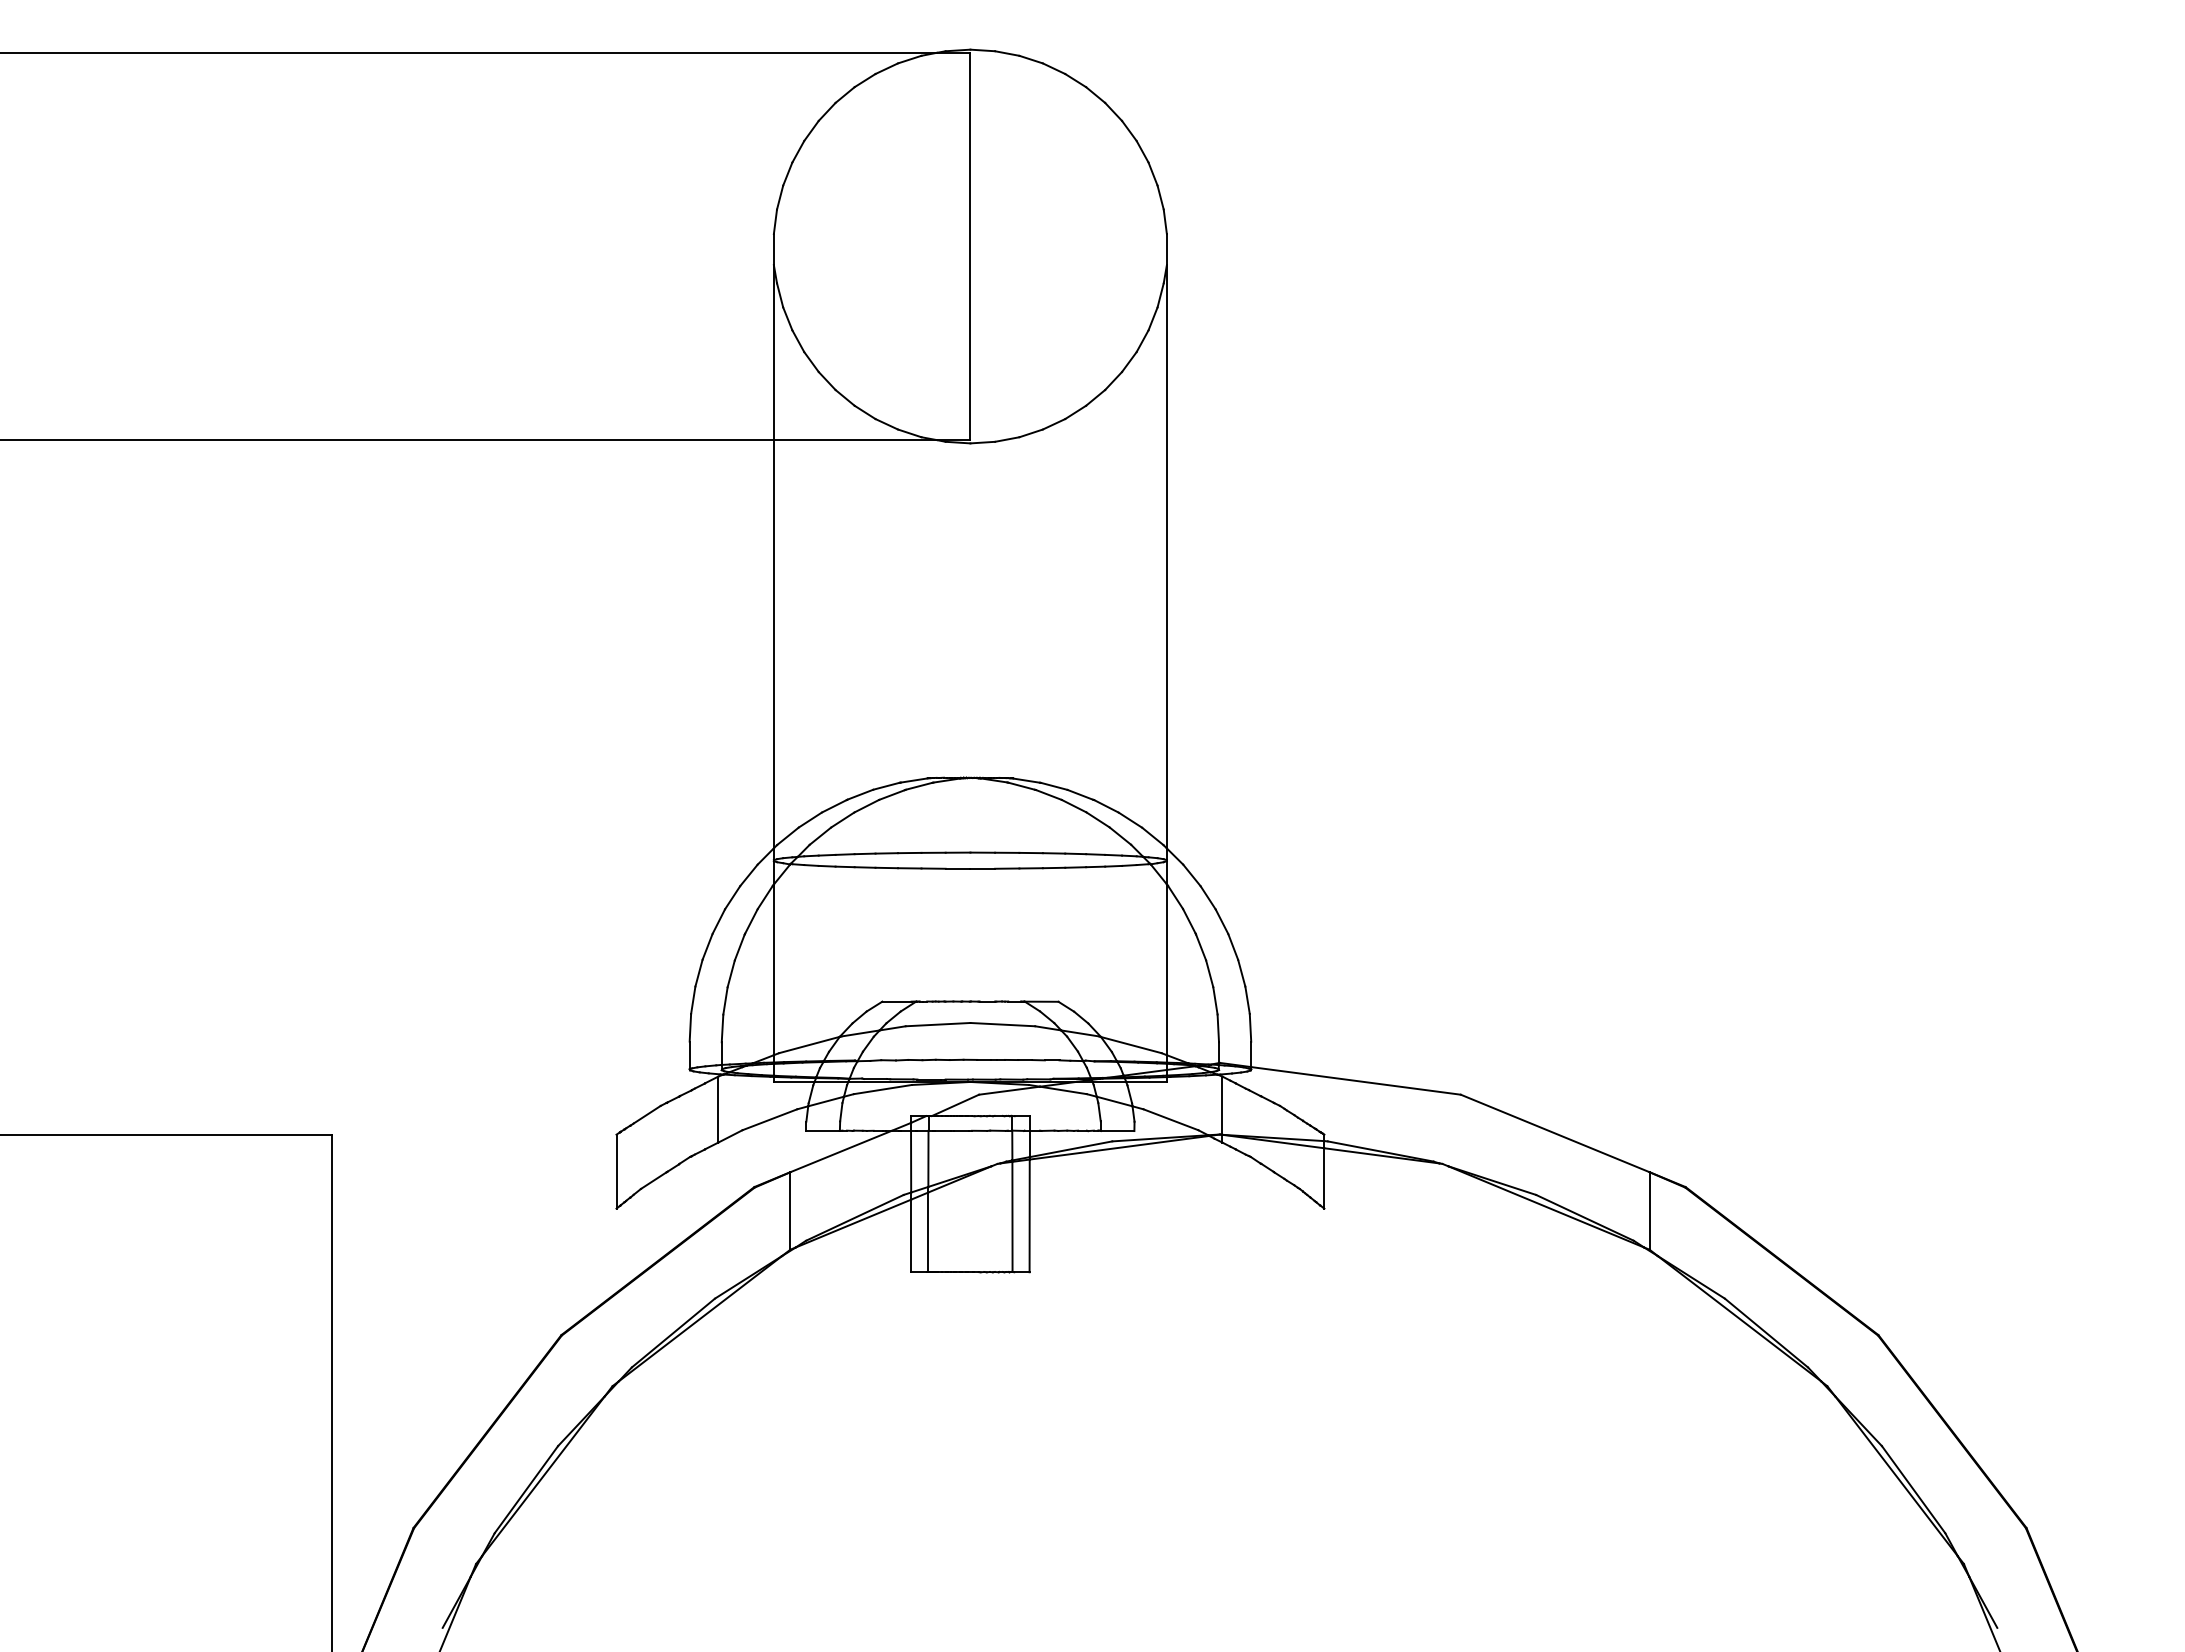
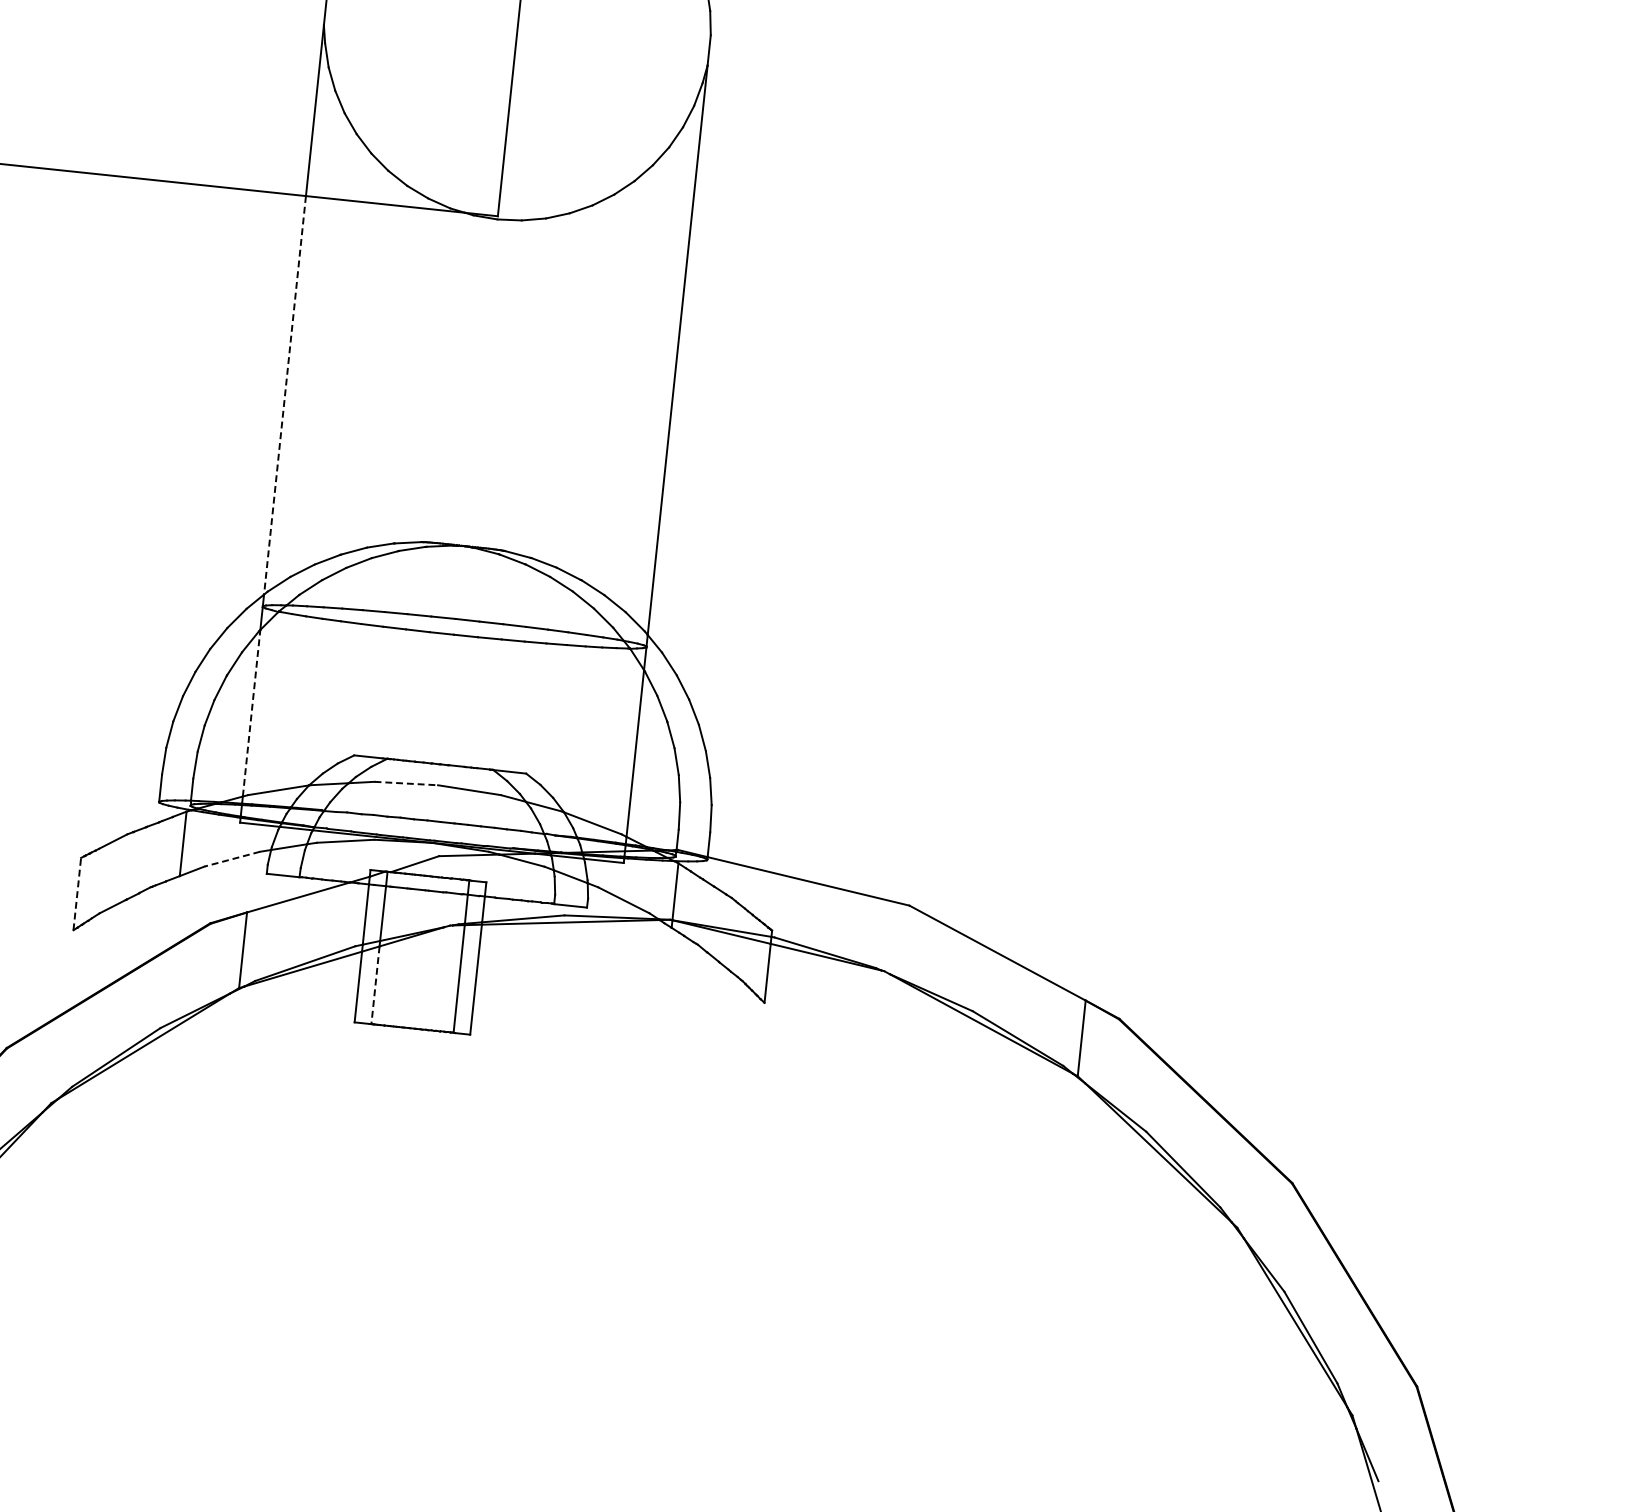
line: (773, 644) -> (284, 395), solid -> dashed
line: (773, 969) -> (251, 712), solid -> dashed
line: (938, 1024) -> (406, 783), solid -> dashed
line: (769, 1119) -> (231, 858), solid -> dashed
line: (616, 1171) -> (77, 893), solid -> dashed
line: (928, 1232) -> (375, 985), solid -> dashed

